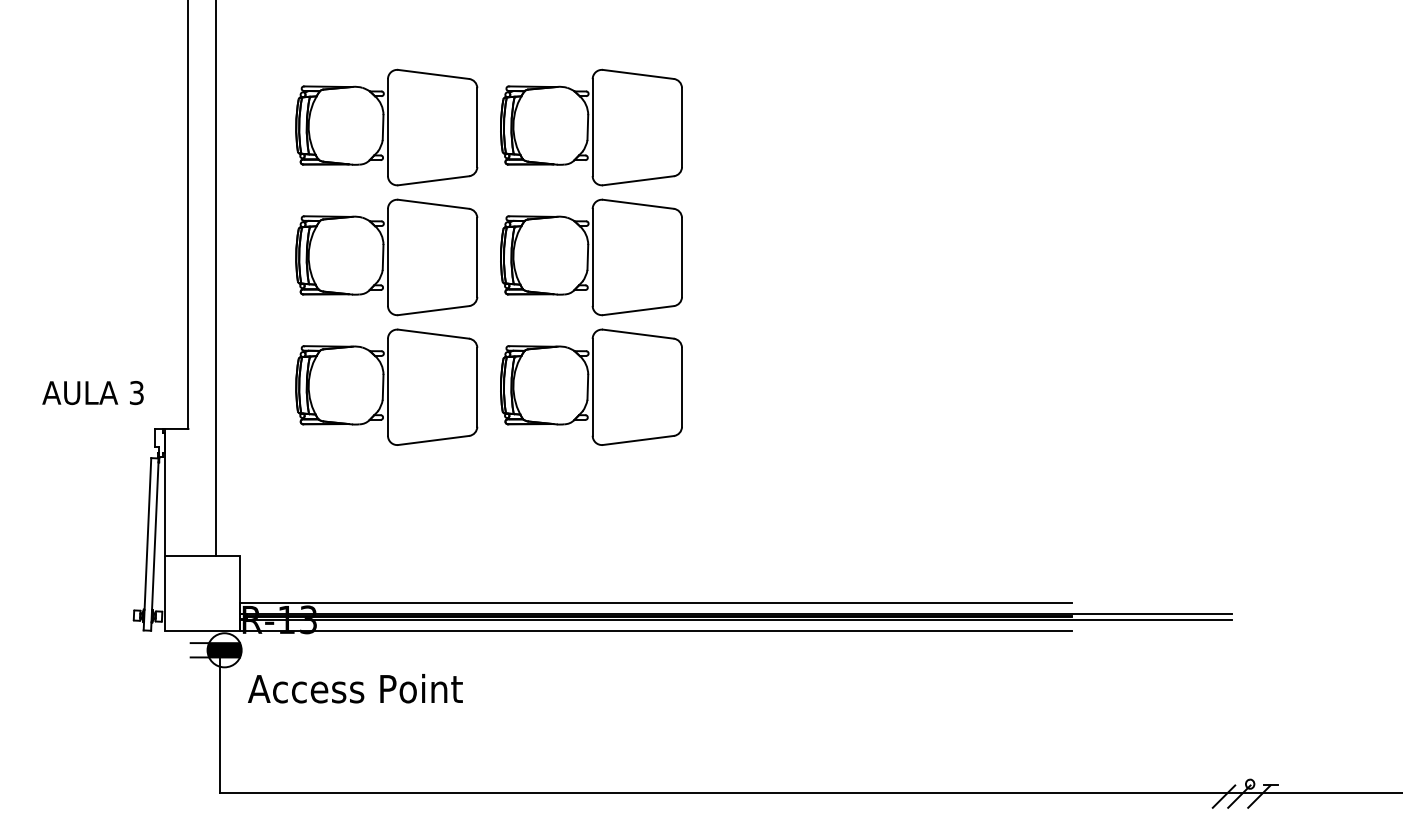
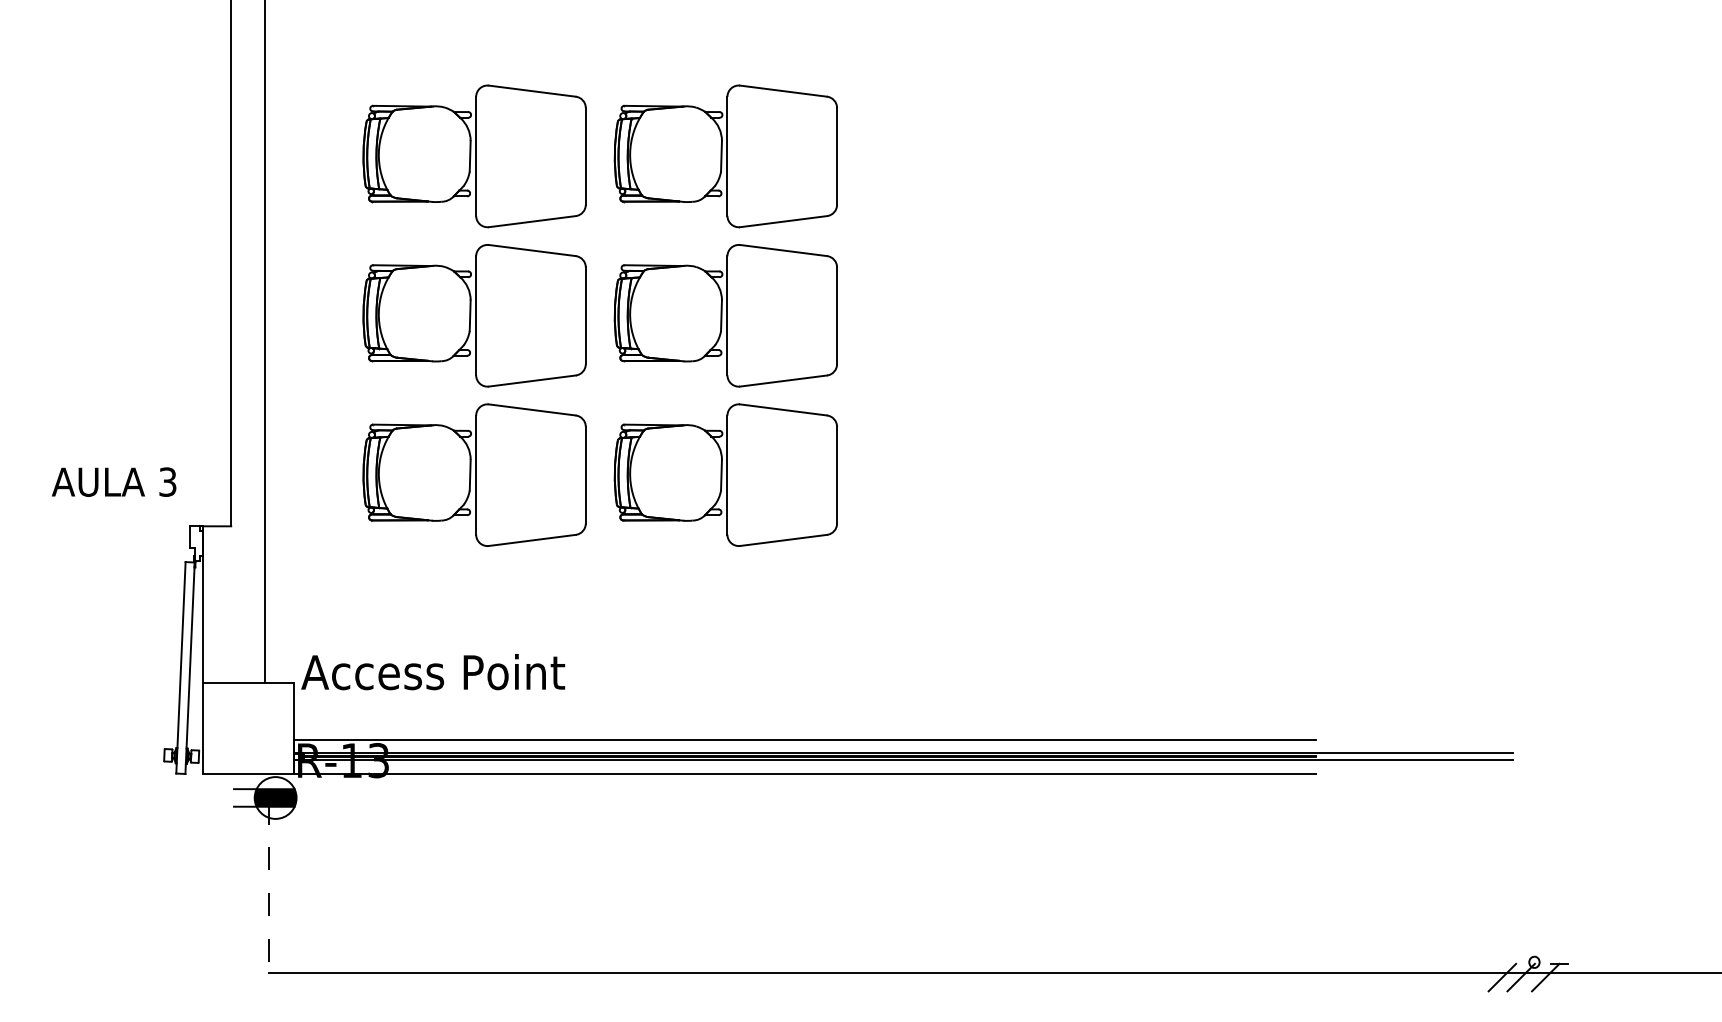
text: (355, 689) -> (433, 672), moved
line: (219, 723) -> (269, 887), solid -> dashed

